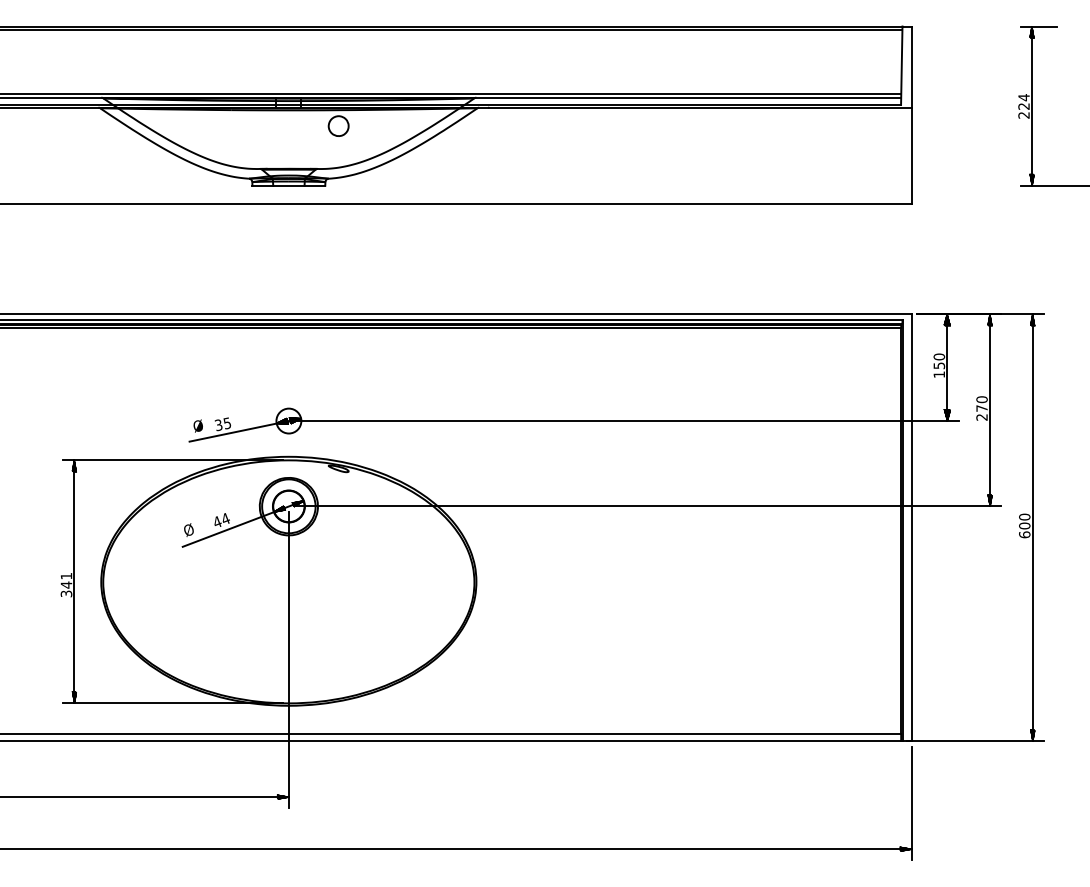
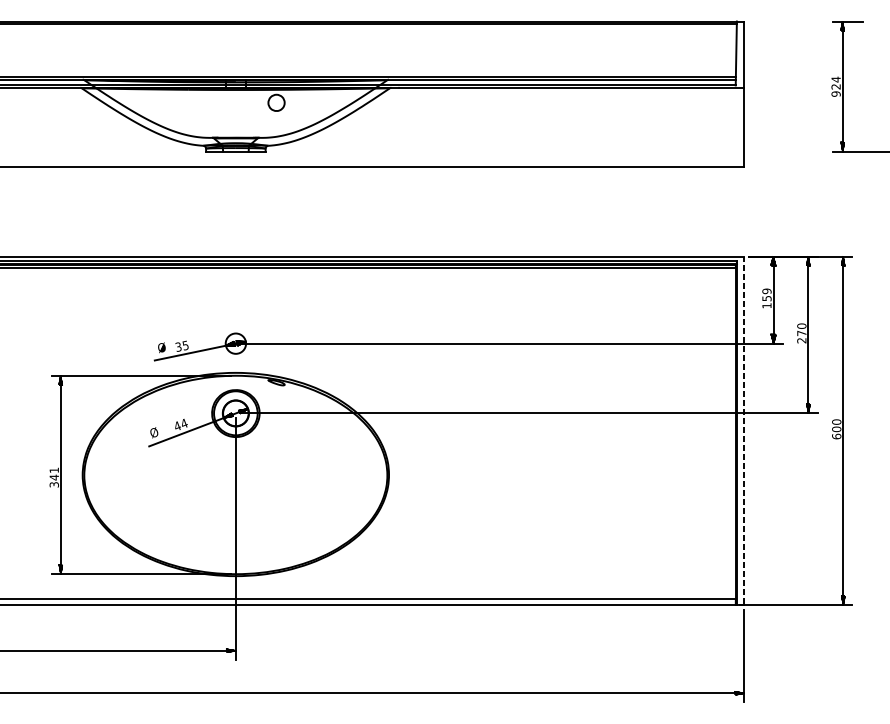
text: (1023, 115) -> (835, 94), 224 -> 924
text: (939, 356) -> (767, 290), 150 -> 159
line: (911, 527) -> (744, 430), solid -> dashed

